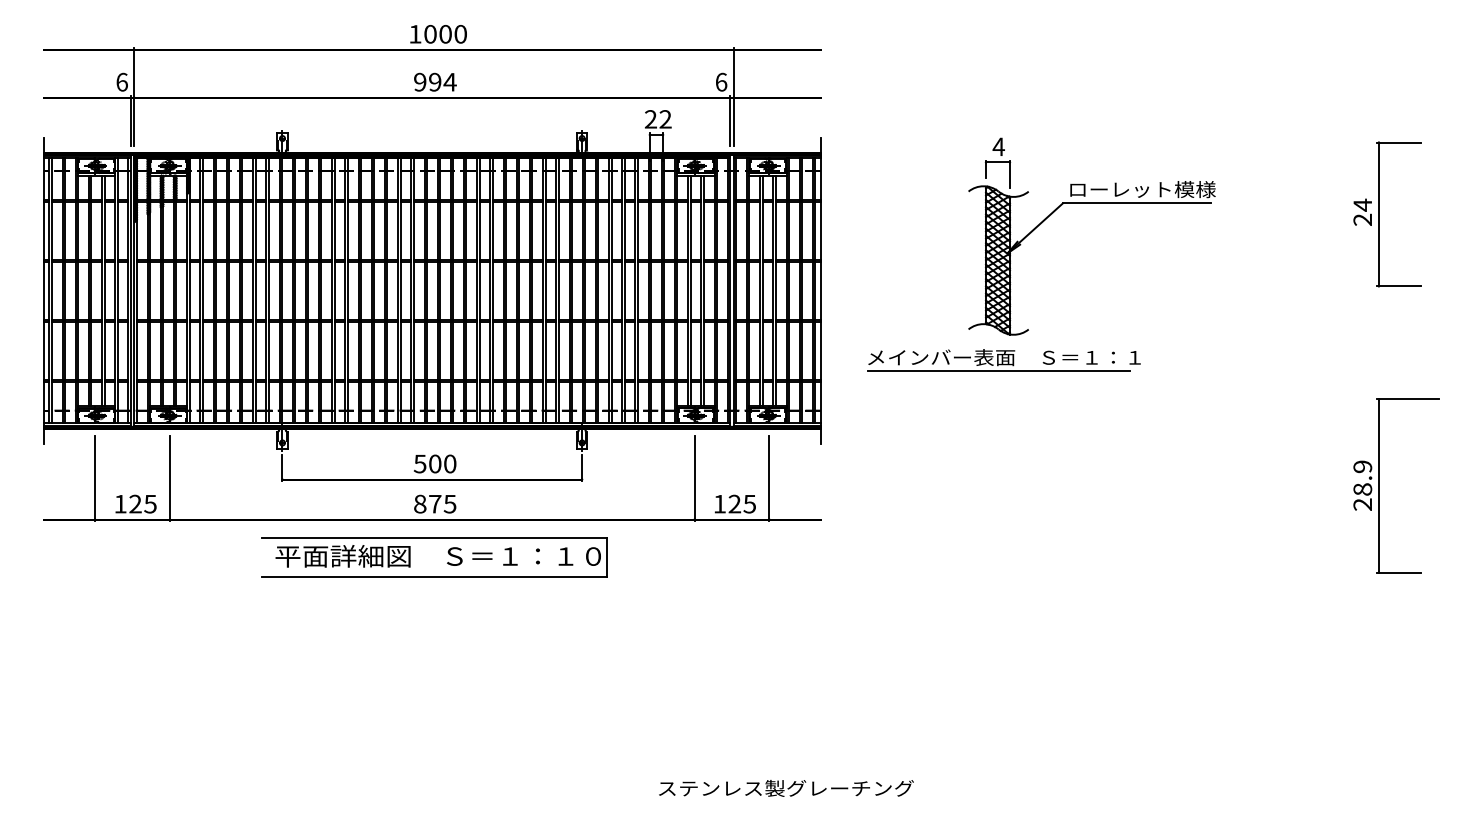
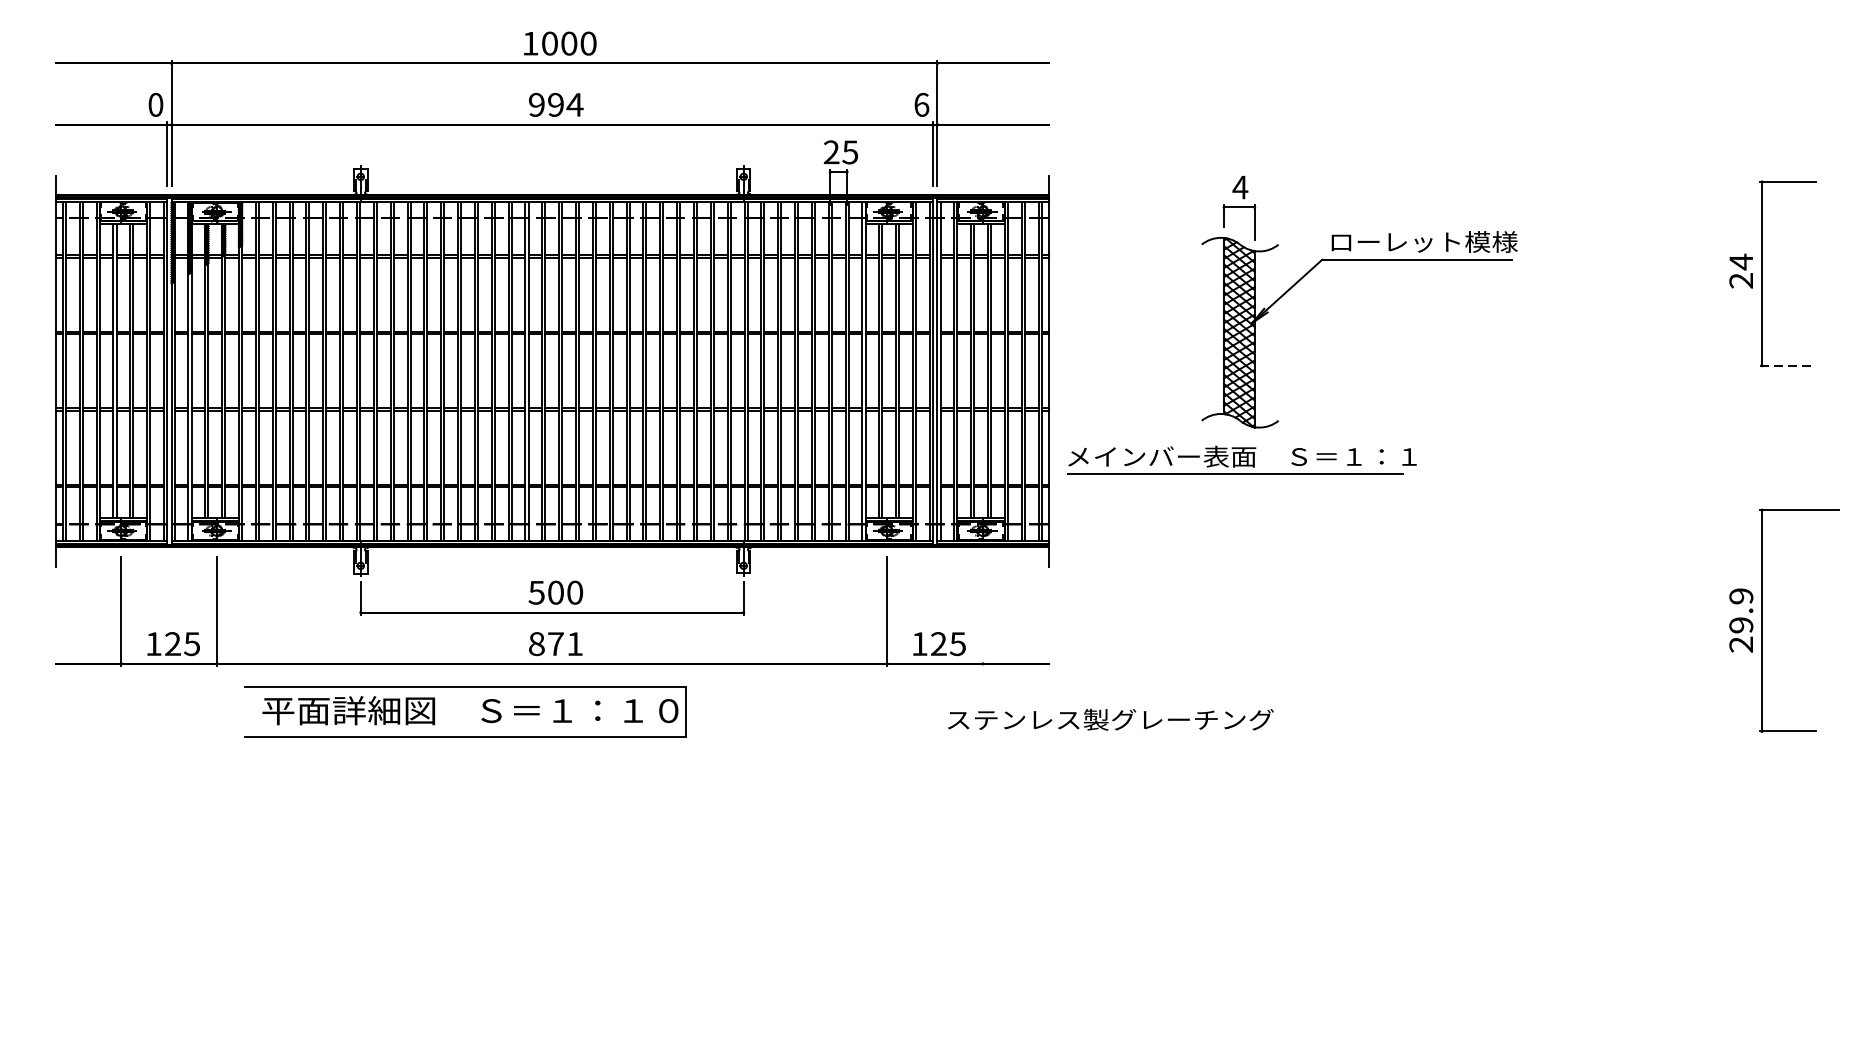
text: (121, 81) -> (155, 103), 6 -> 0
text: (665, 119) -> (850, 152), 22 -> 25
part: (1091, 203) -> (1358, 259), moved
line: (1399, 286) -> (1788, 365), solid -> dashed
part: (1003, 360) -> (1241, 460), moved
line: (769, 478) -> (983, 611), removed
text: (1362, 489) -> (1740, 625), 28.9 -> 29.9
text: (449, 504) -> (574, 644), 875 -> 871
part: (447, 552) -> (482, 705), moved
text: (786, 788) -> (1110, 719), moved

